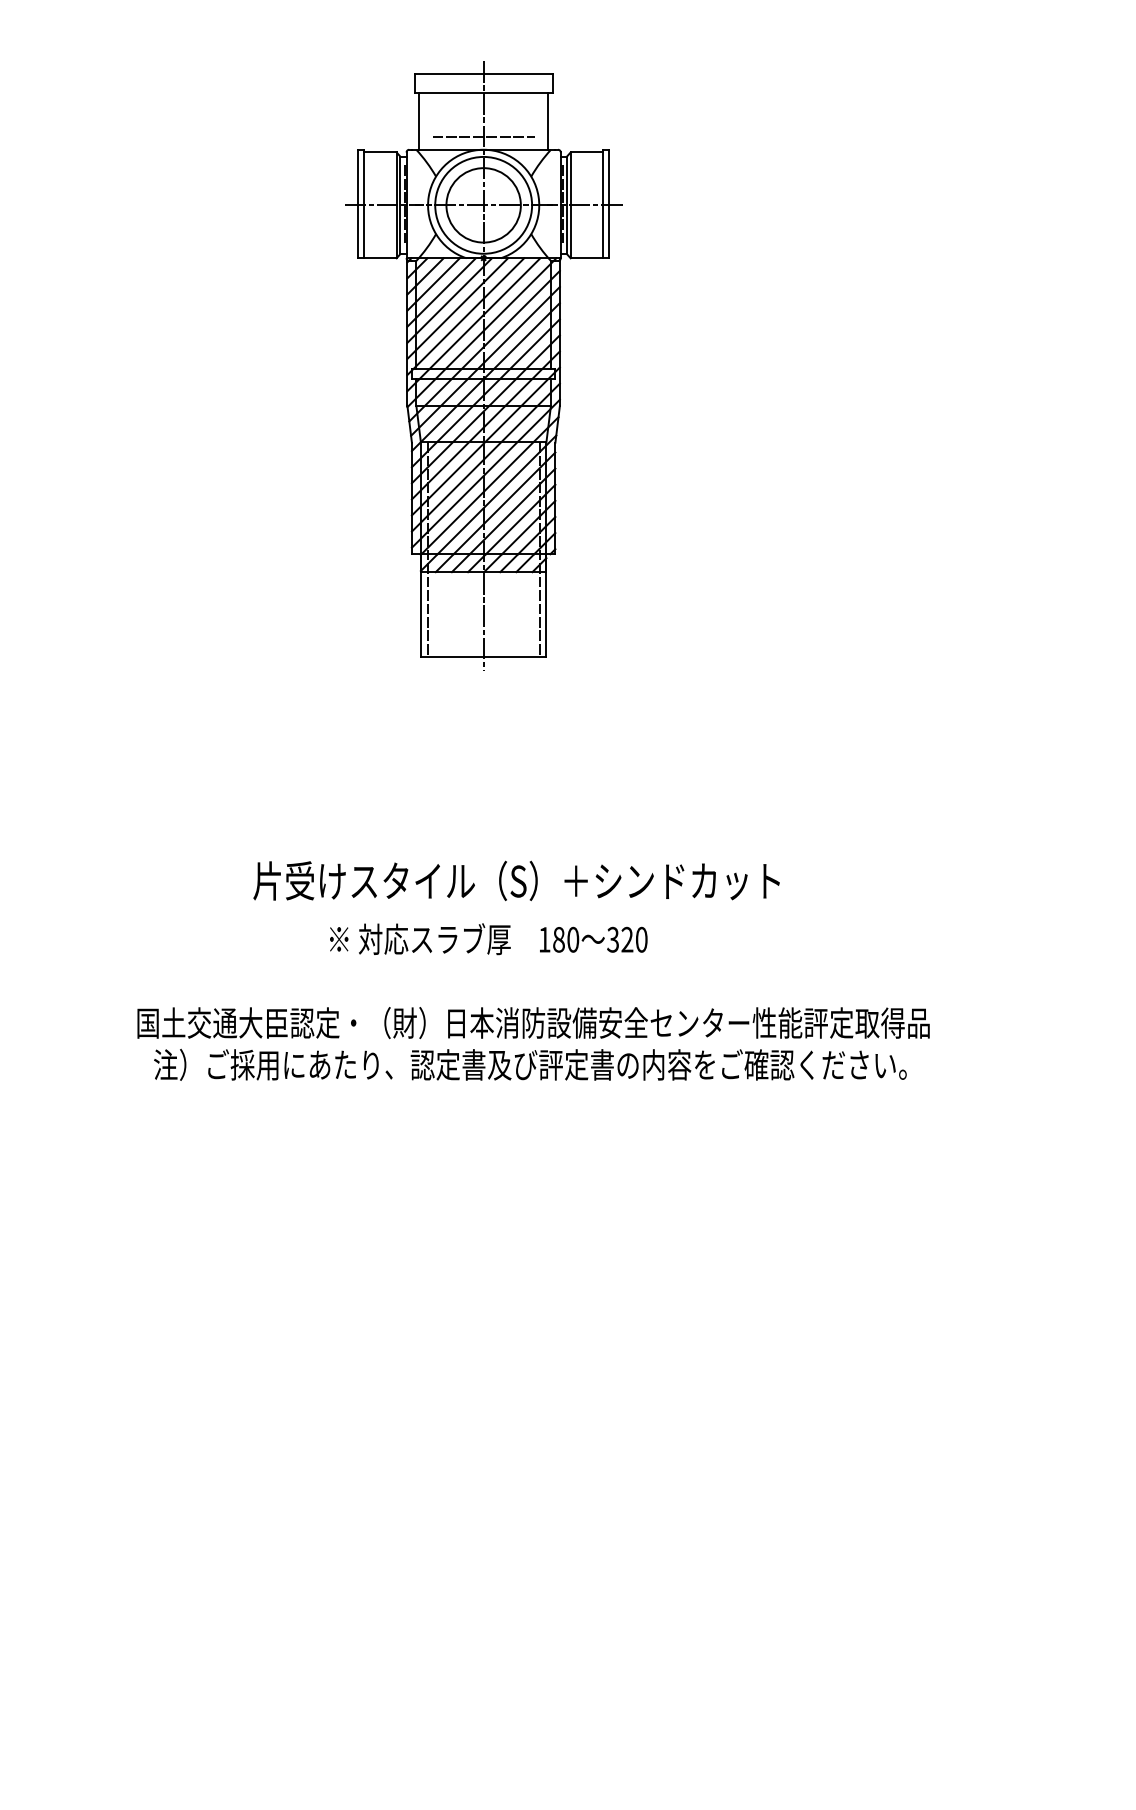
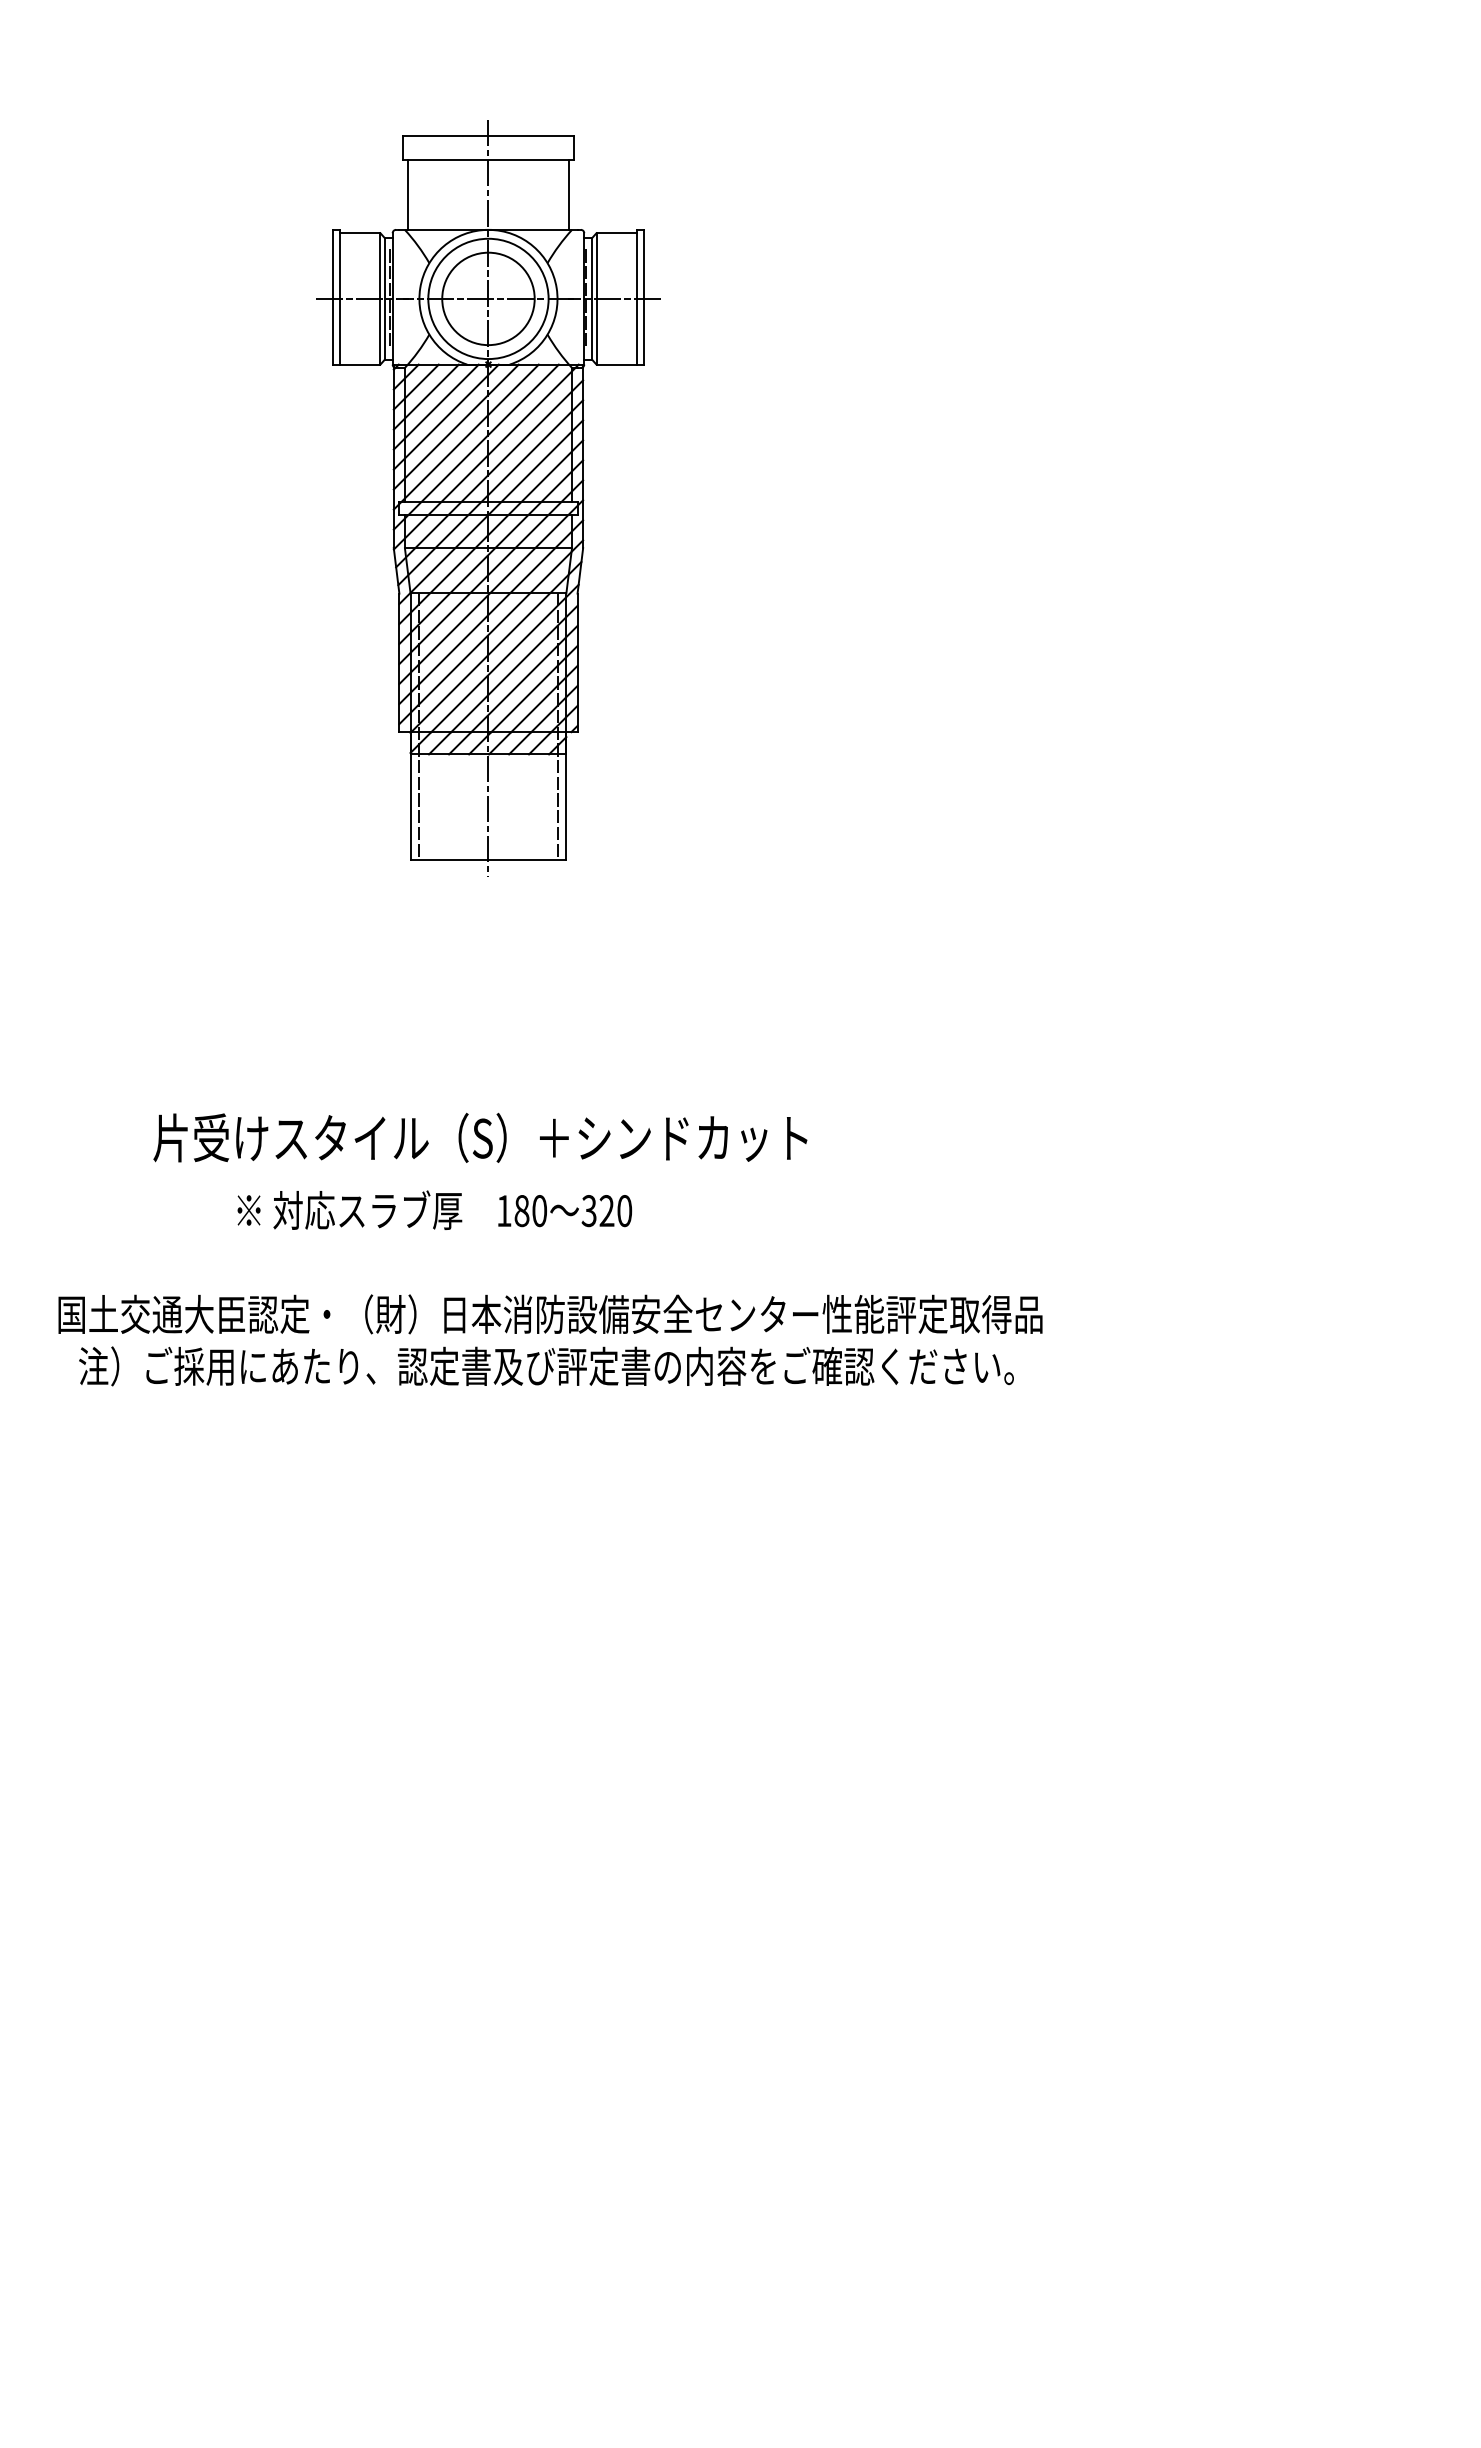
line: (482, 137) -> (487, 214), removed
text: (516, 880) -> (480, 1137), moved
text: (488, 938) -> (434, 1209), moved

